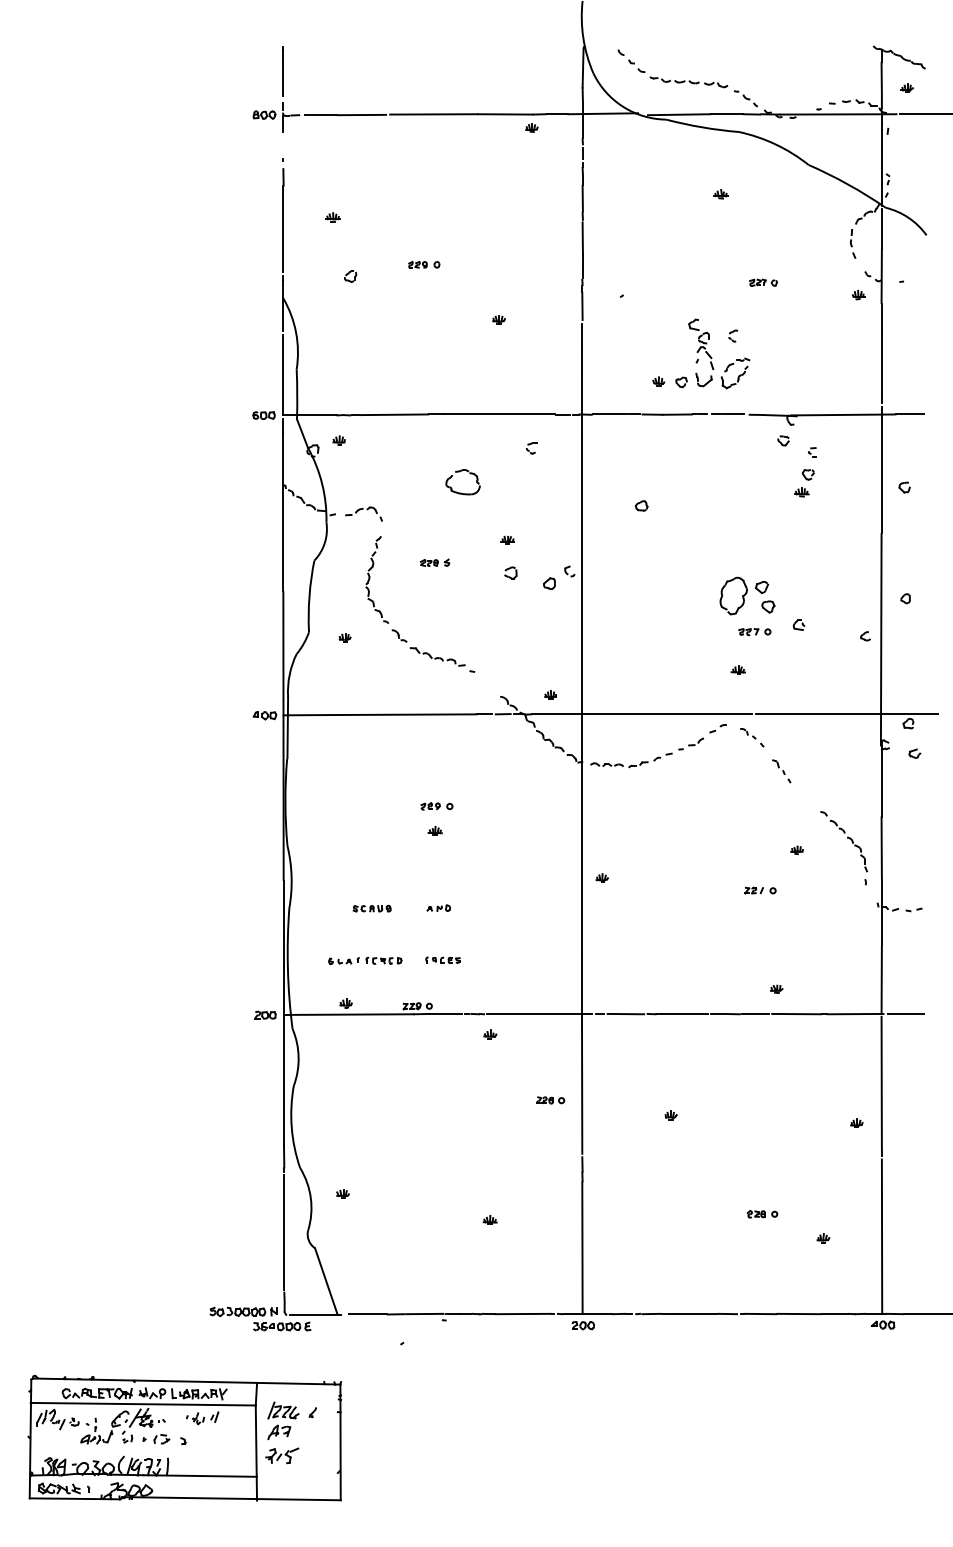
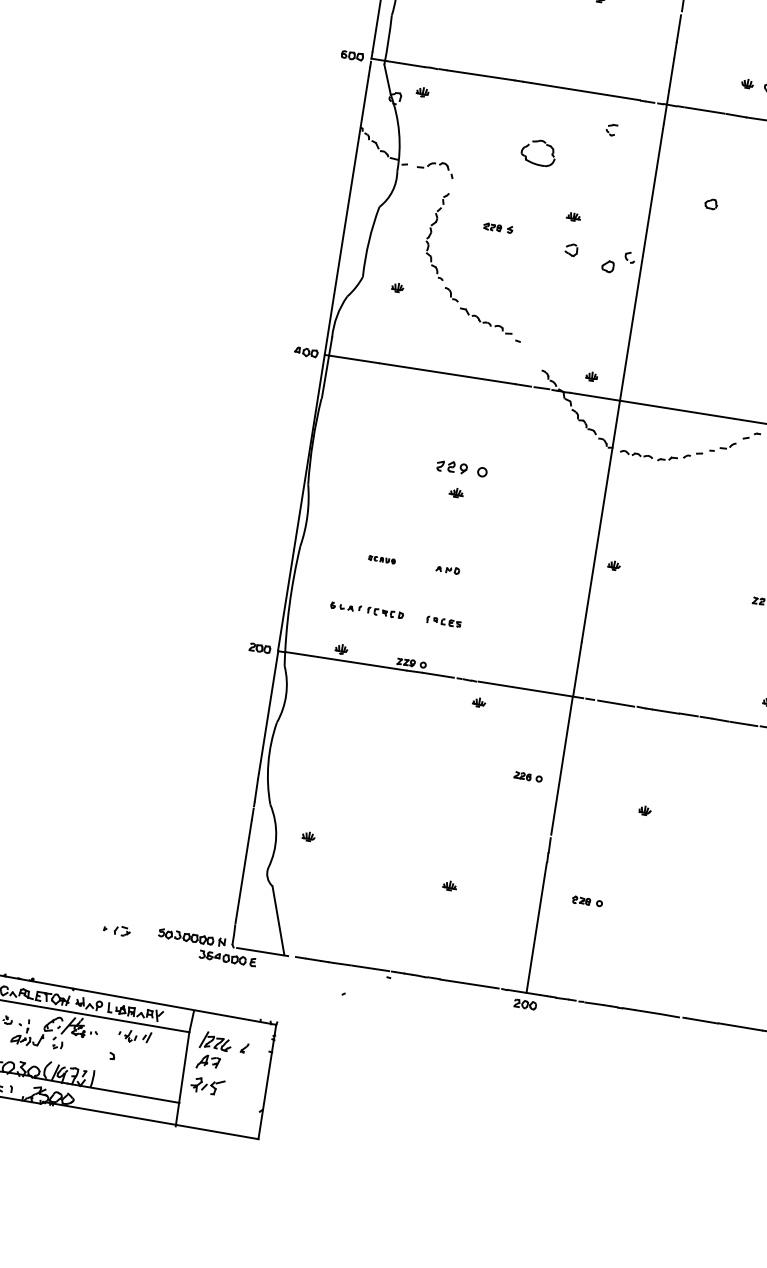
part: (436, 806) -> (461, 468), size x1.6
part: (371, 908) -> (381, 559), size x0.7
part: (762, 1214) -> (587, 901), moved
part: (156, 1439) -> (117, 930), moved

